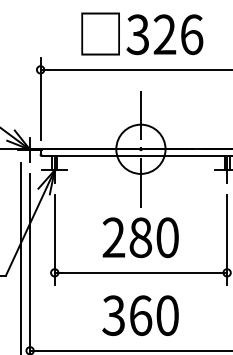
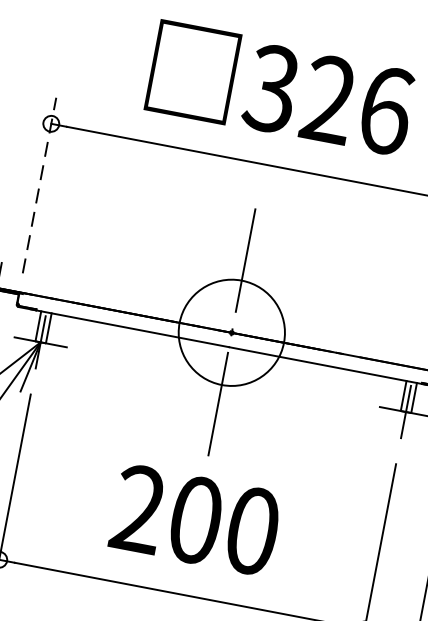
line: (40, 98) -> (39, 184), solid -> dashed
text: (140, 237) -> (195, 519), 280 -> 200

